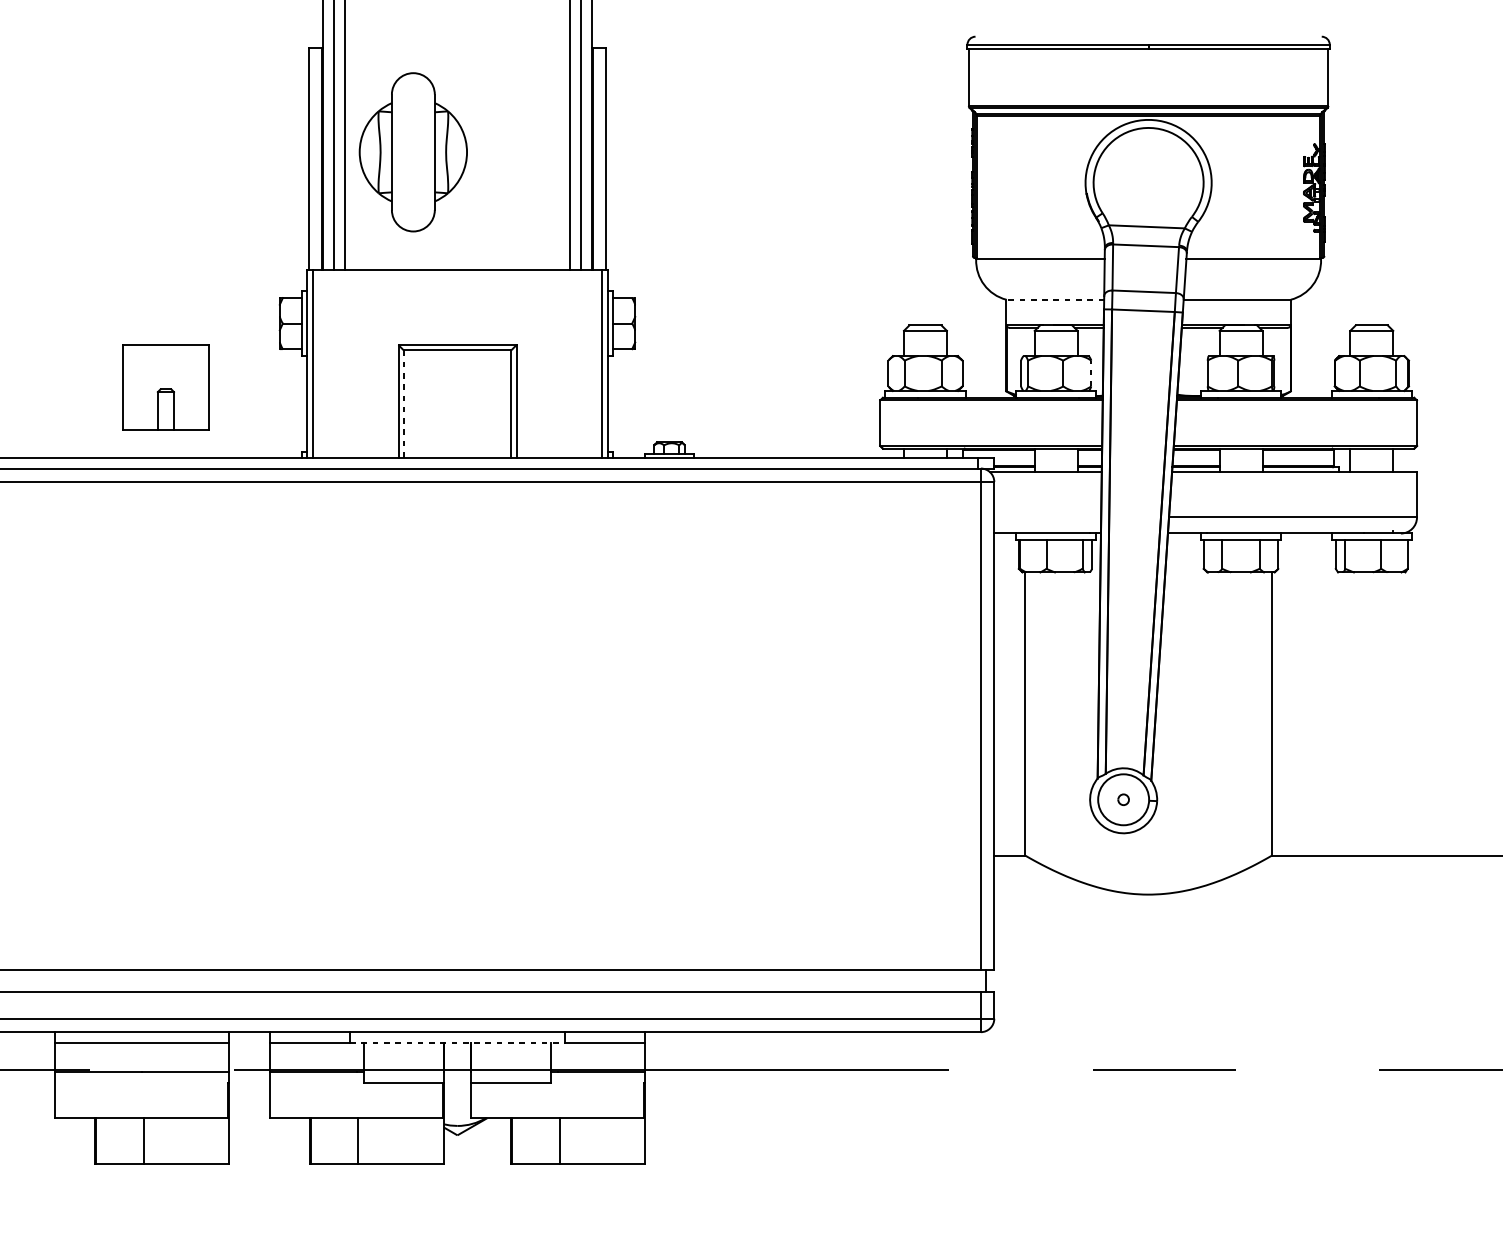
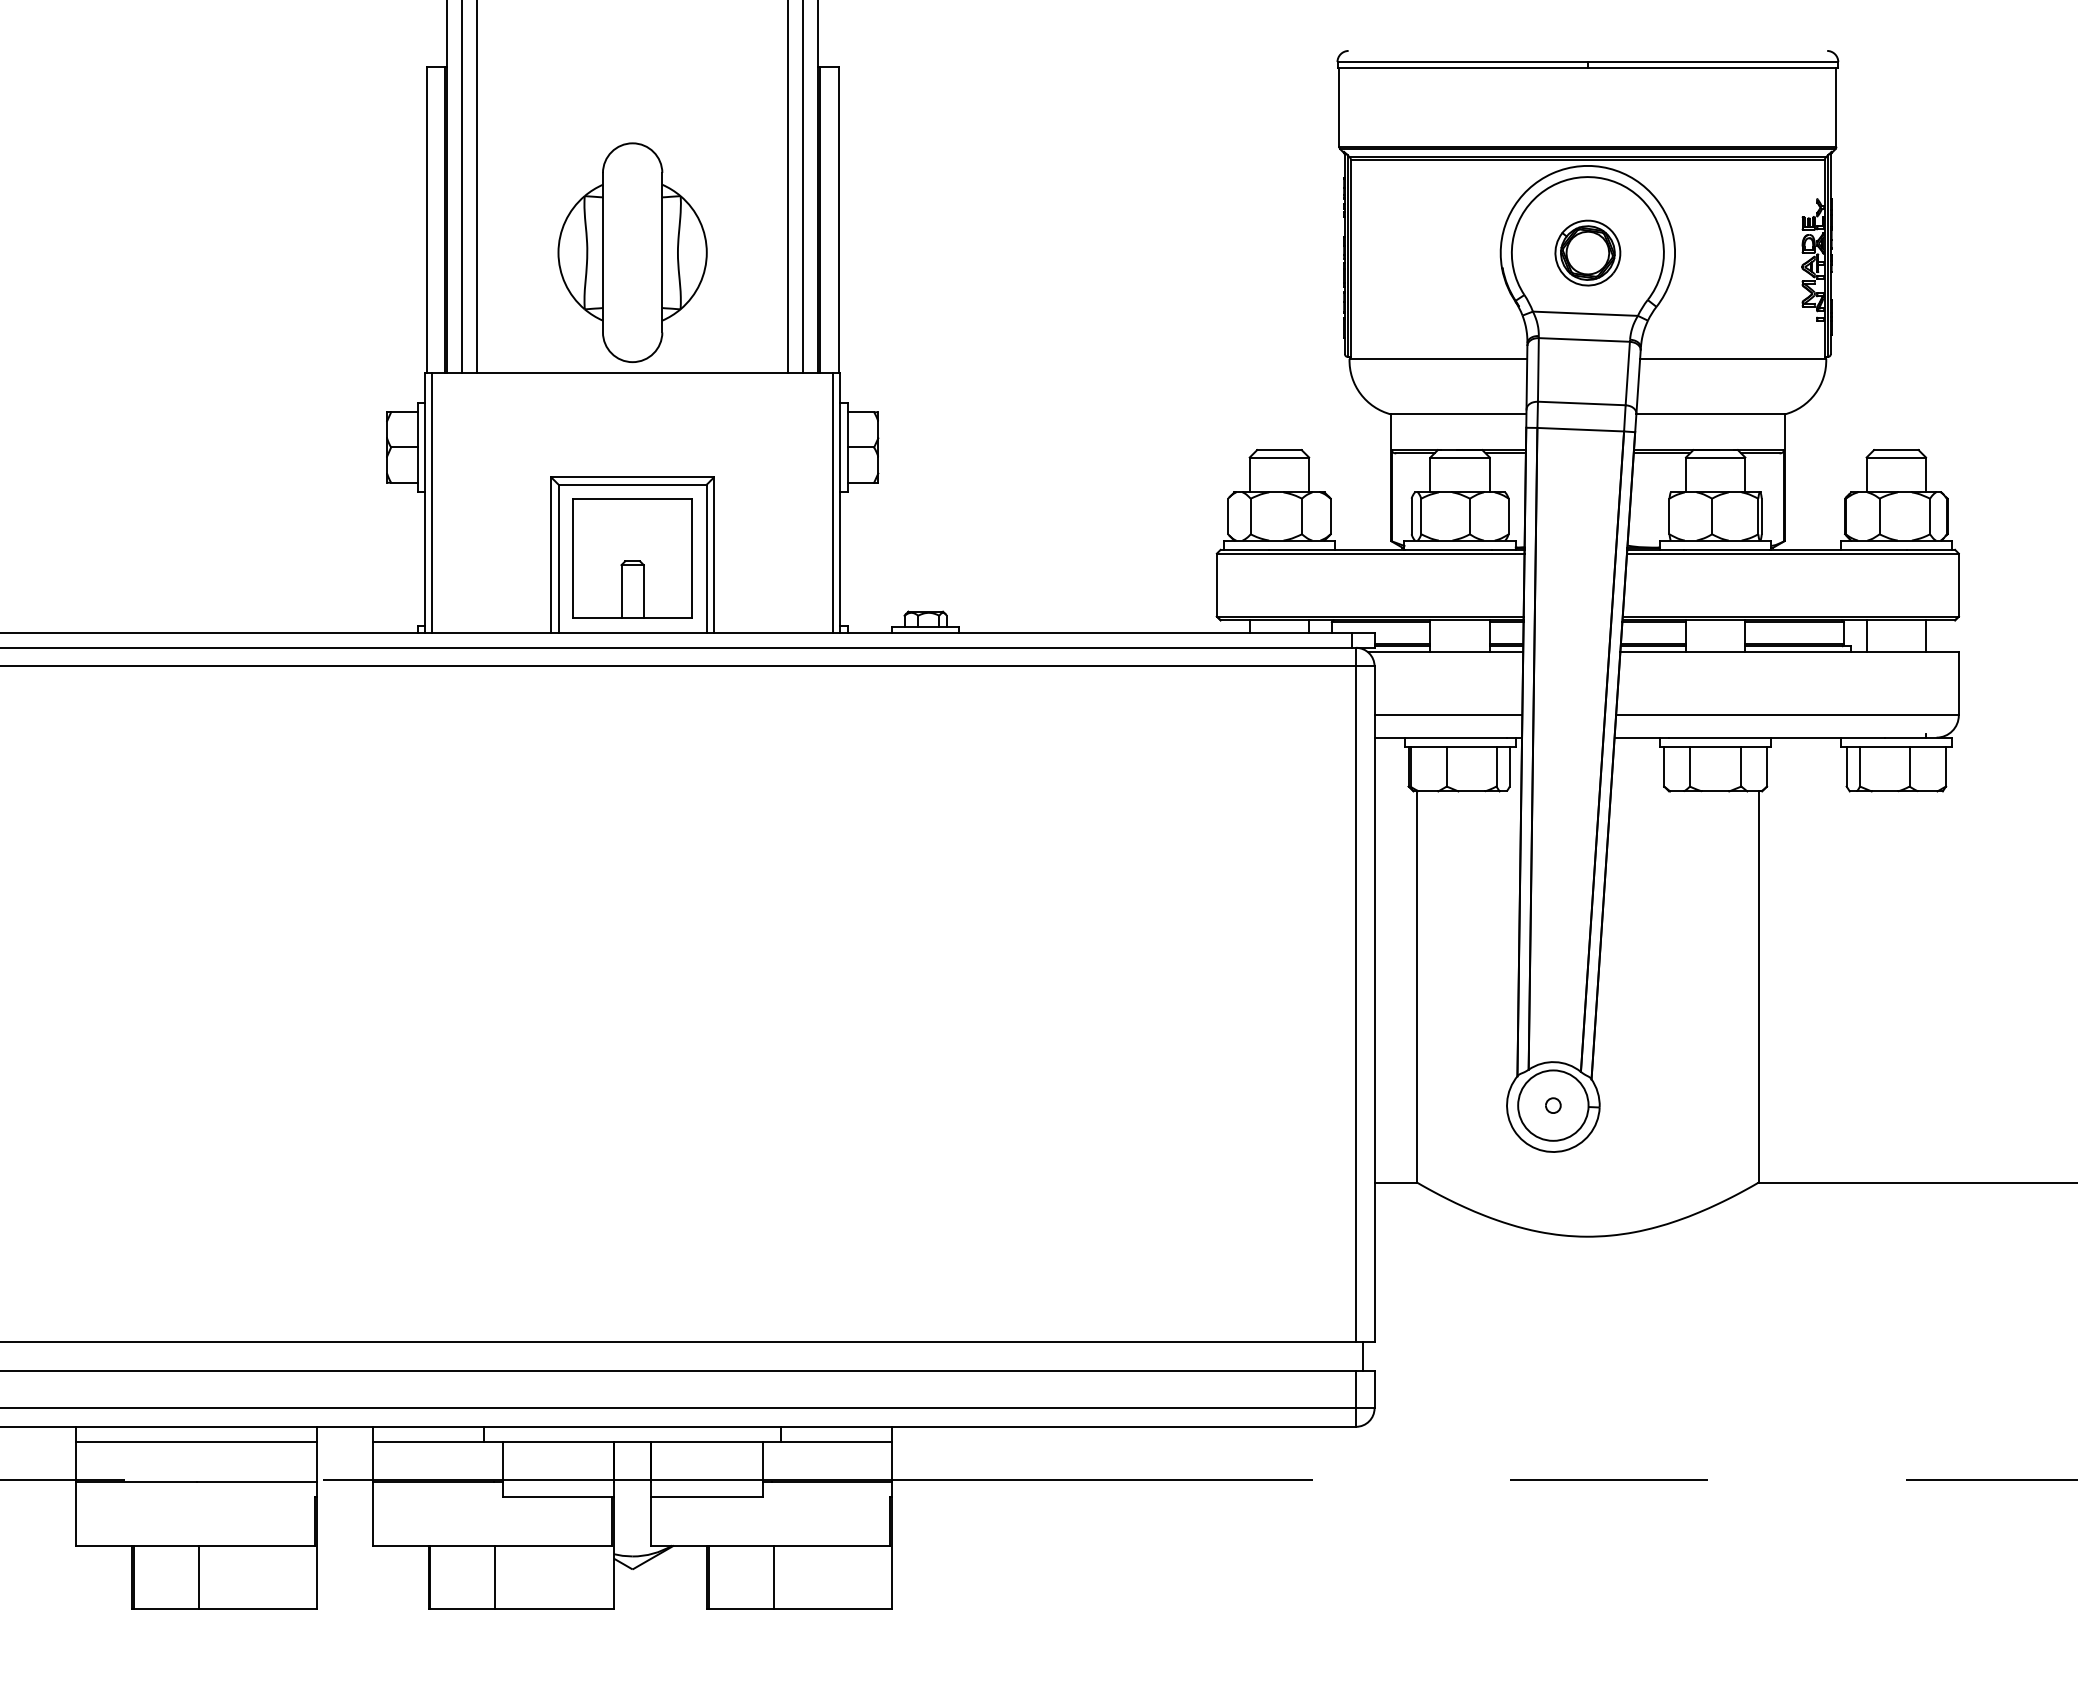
part: (413, 152) -> (632, 252), moved
part: (1148, 182) -> (1587, 252), added
line: (1055, 299) -> (1458, 414), dashed -> solid
line: (1091, 373) -> (1508, 516), dashed -> solid
part: (165, 387) -> (632, 558), moved
line: (403, 404) -> (558, 559), dashed -> solid
line: (1047, 517) -> (1448, 715), added
line: (458, 1042) -> (633, 1441), dashed -> solid

